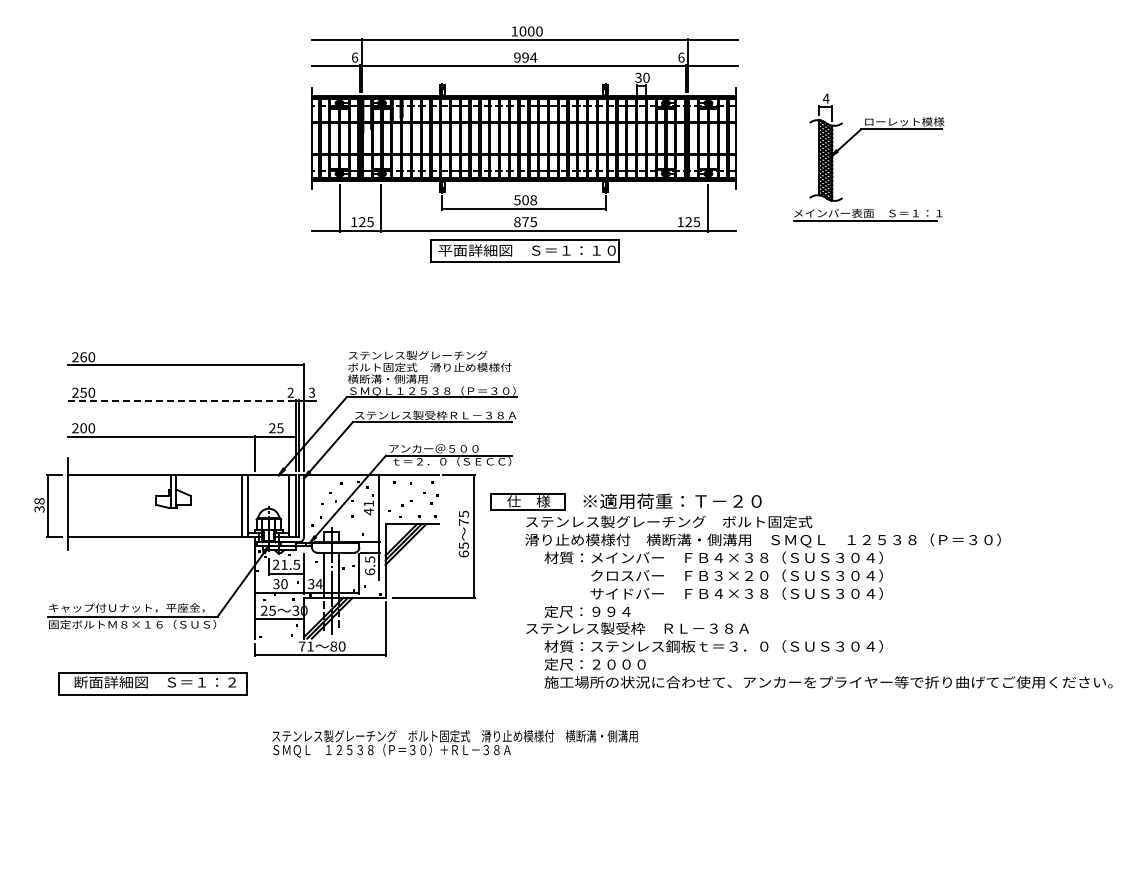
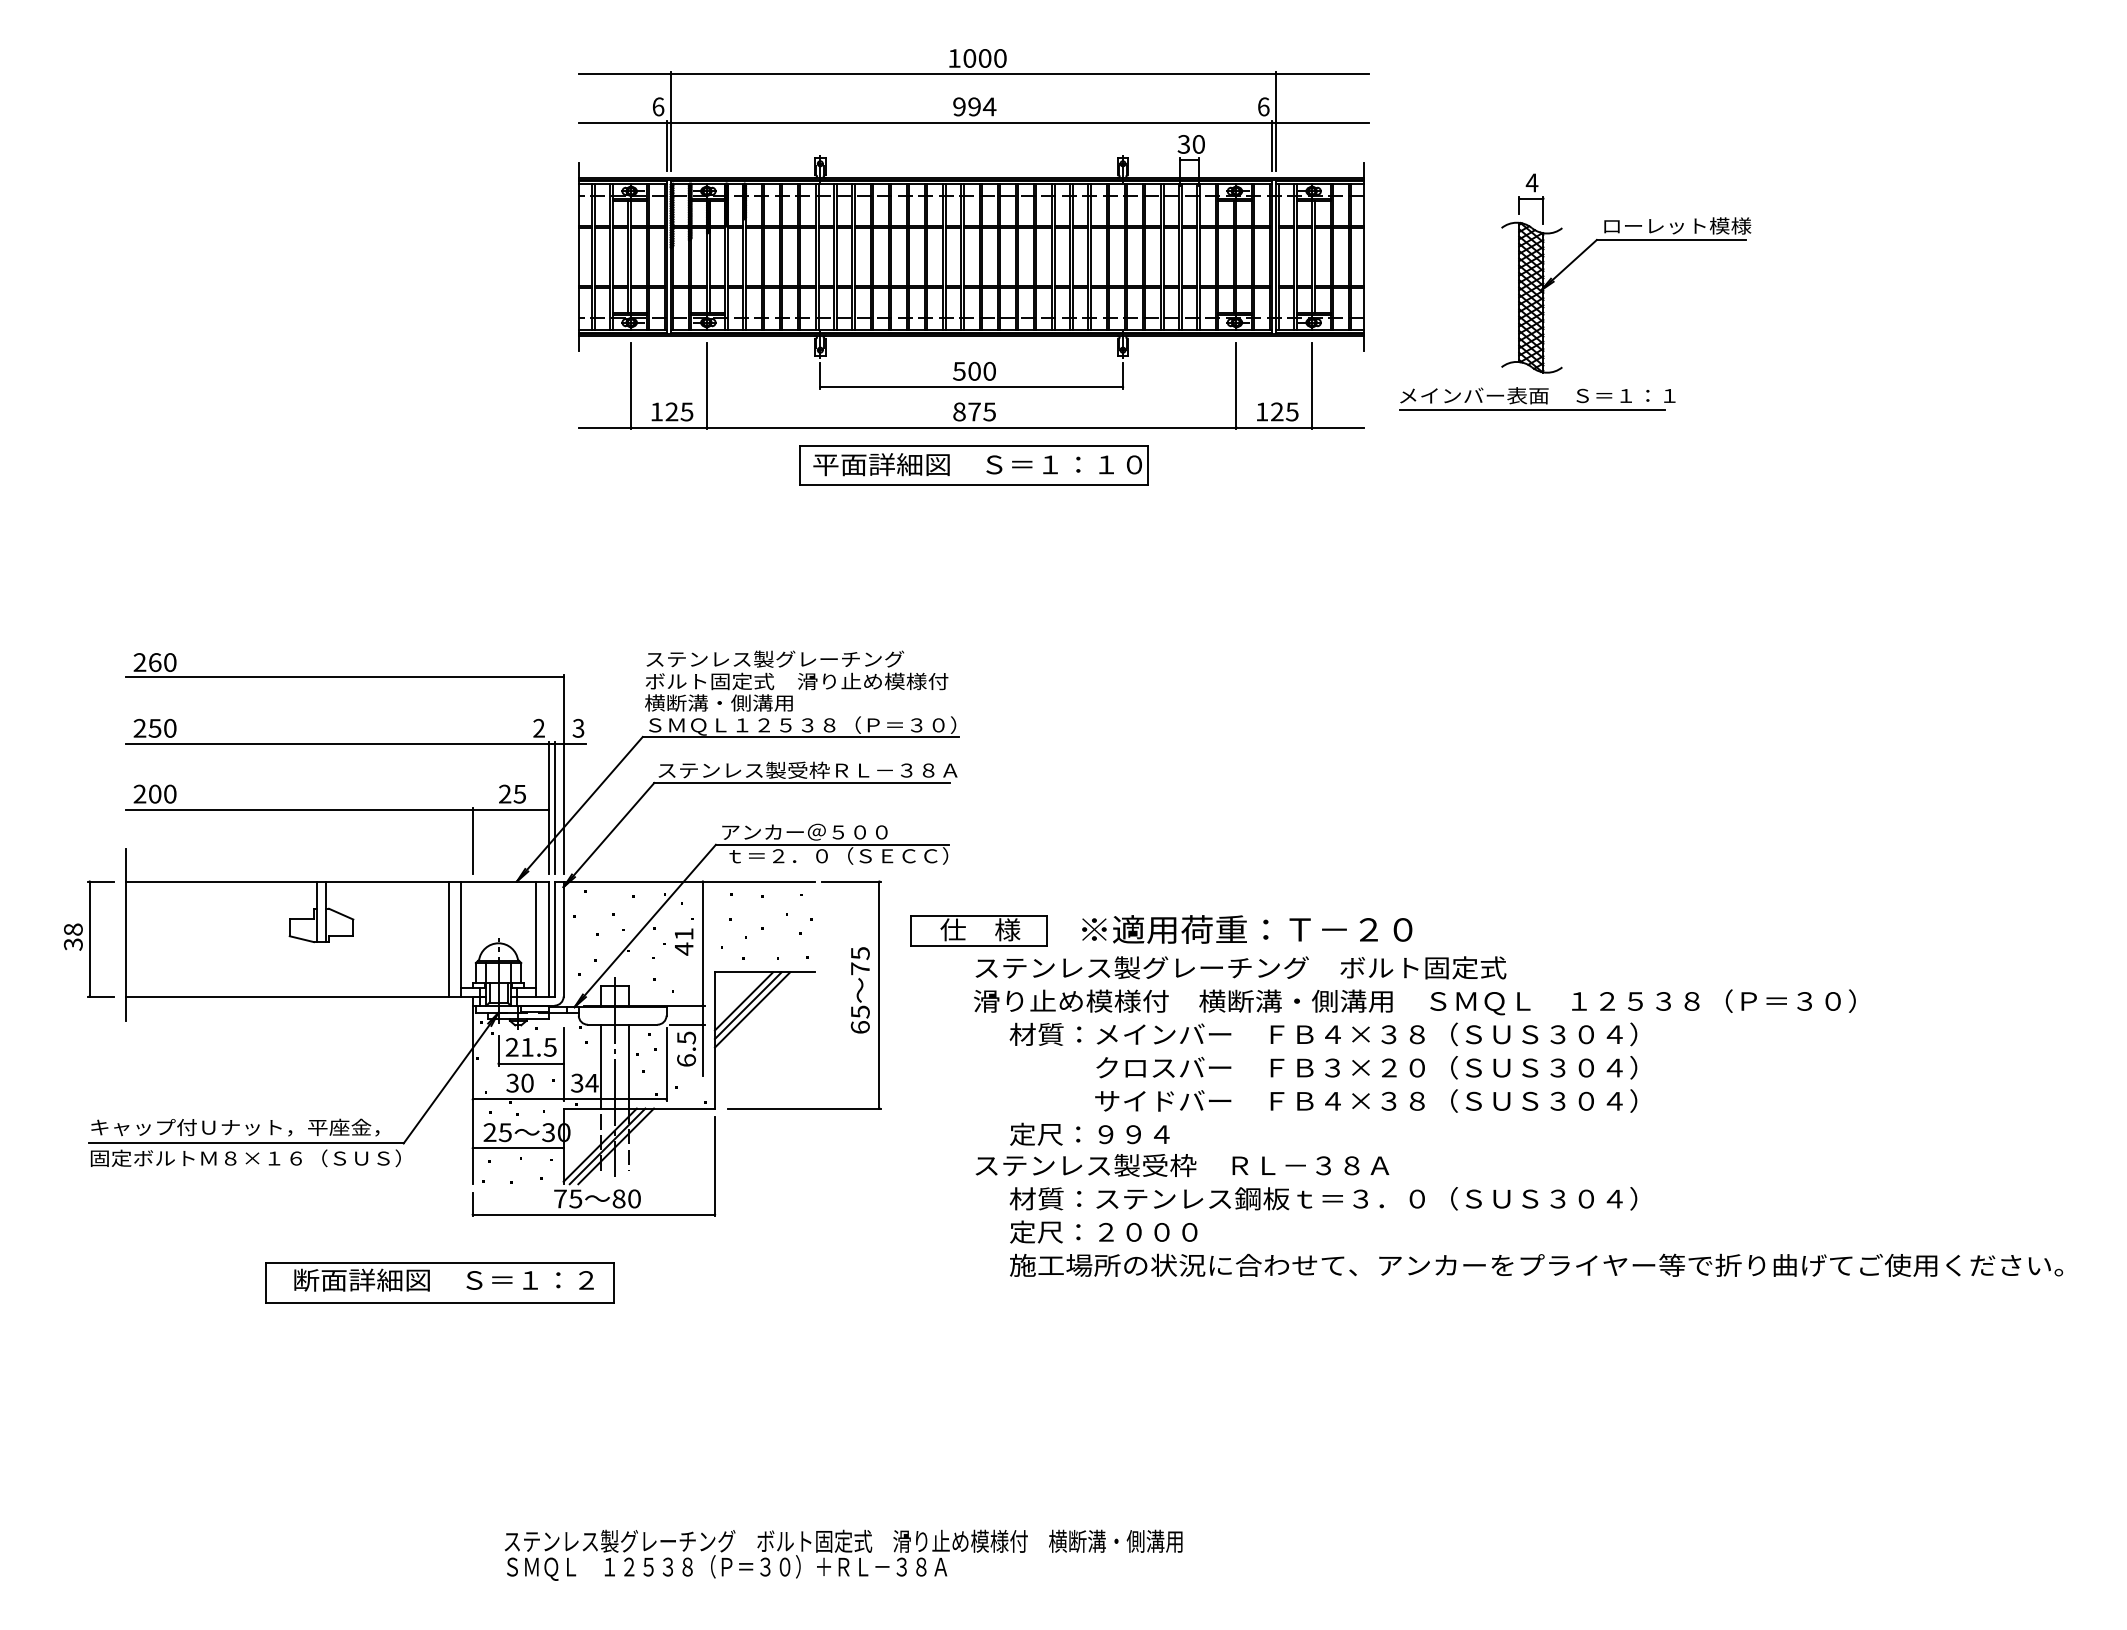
text: (533, 199) -> (989, 369), 508 -> 500
line: (666, 207) -> (1235, 384), added
part: (867, 214) -> (1536, 397), moved
line: (181, 401) -> (336, 744), dashed -> solid
text: (310, 646) -> (575, 1198), 71 -> 75
part: (152, 683) -> (438, 1282), moved
text: (454, 743) -> (842, 1554), moved

